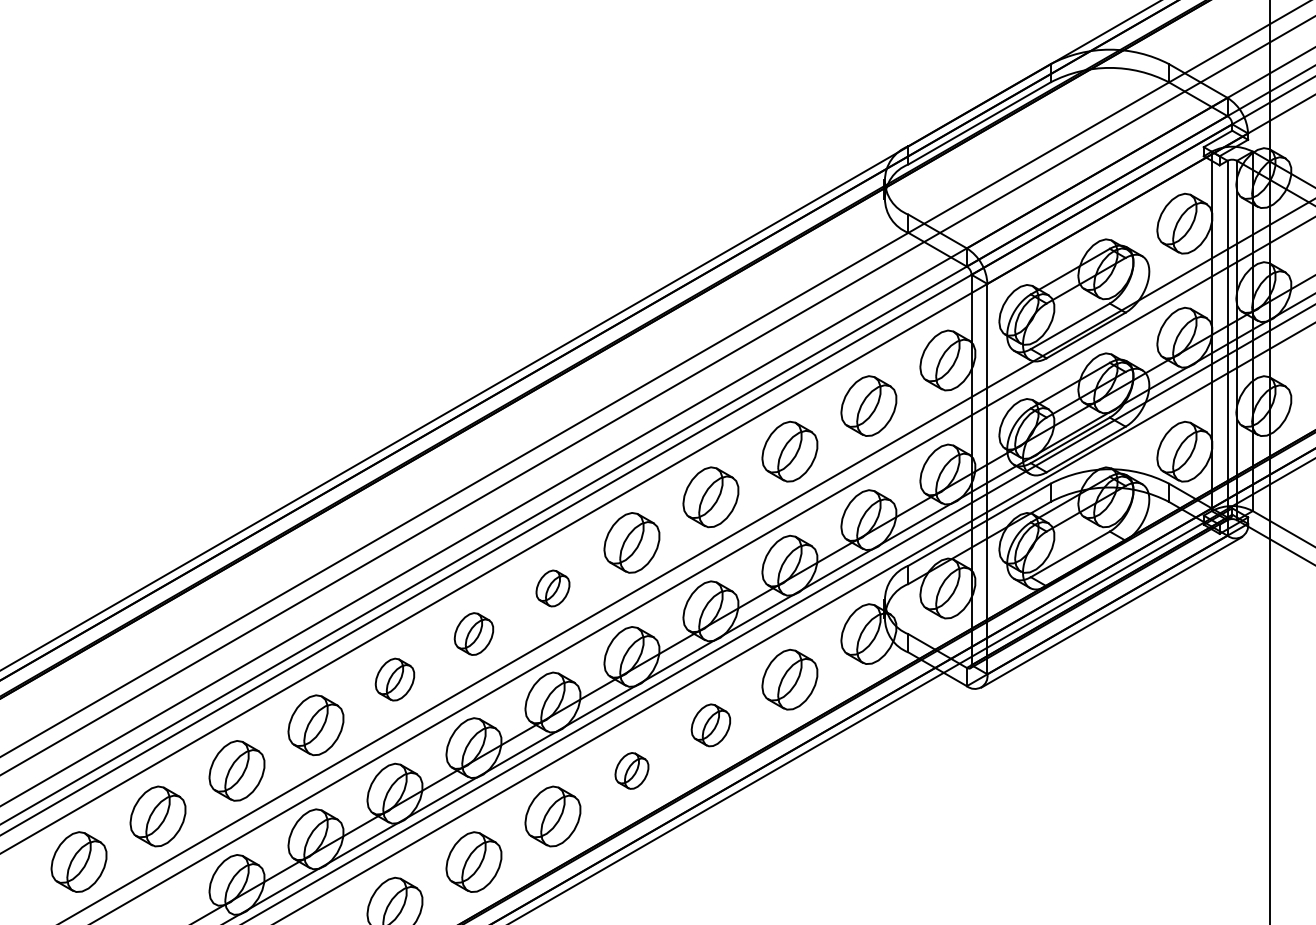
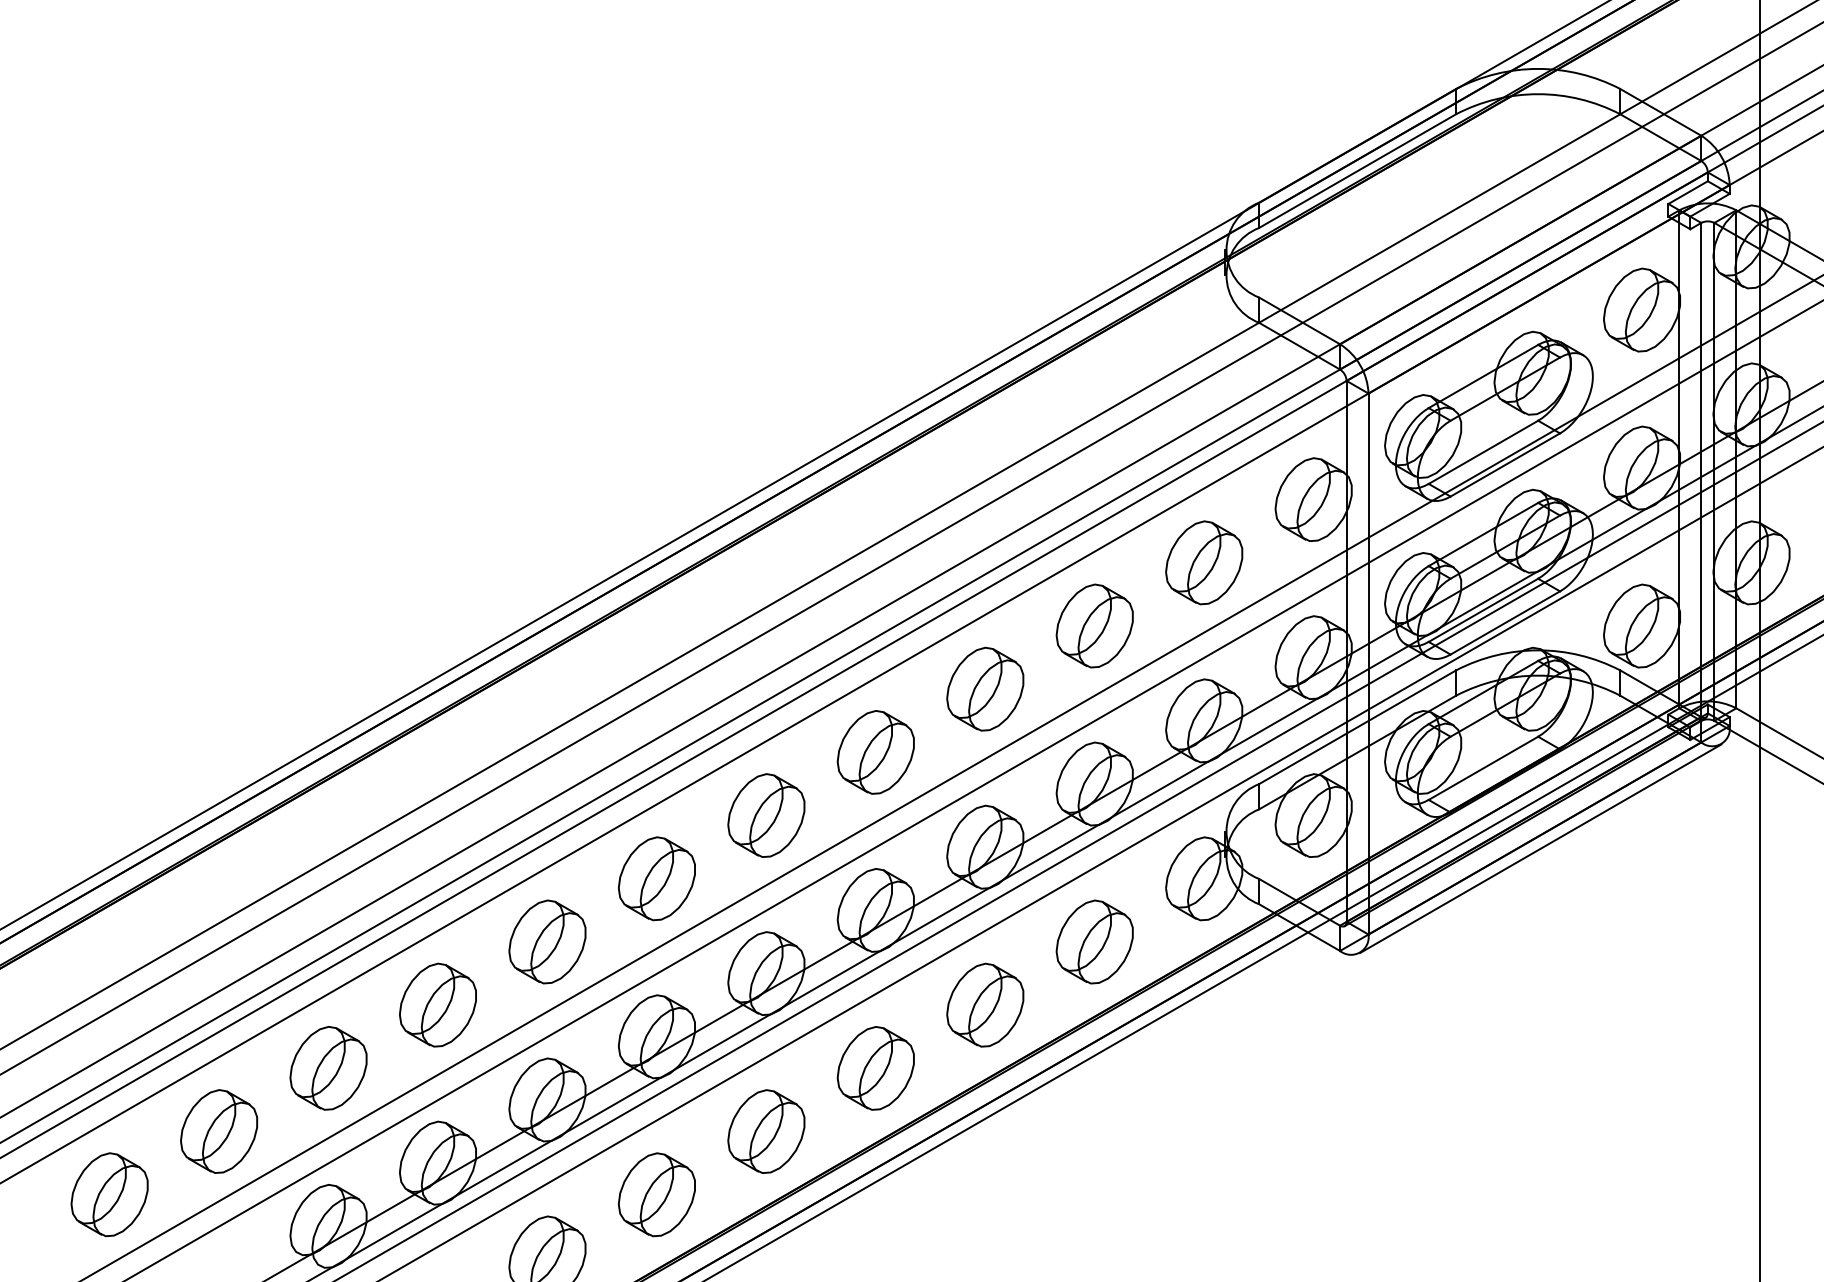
part: (552, 588) -> (765, 815), size x1.67
part: (473, 633) -> (656, 877), size x1.43
part: (394, 679) -> (546, 941), size x1.43
part: (710, 725) -> (984, 1005), size x1.43
part: (631, 770) -> (875, 1067), size x1.67

